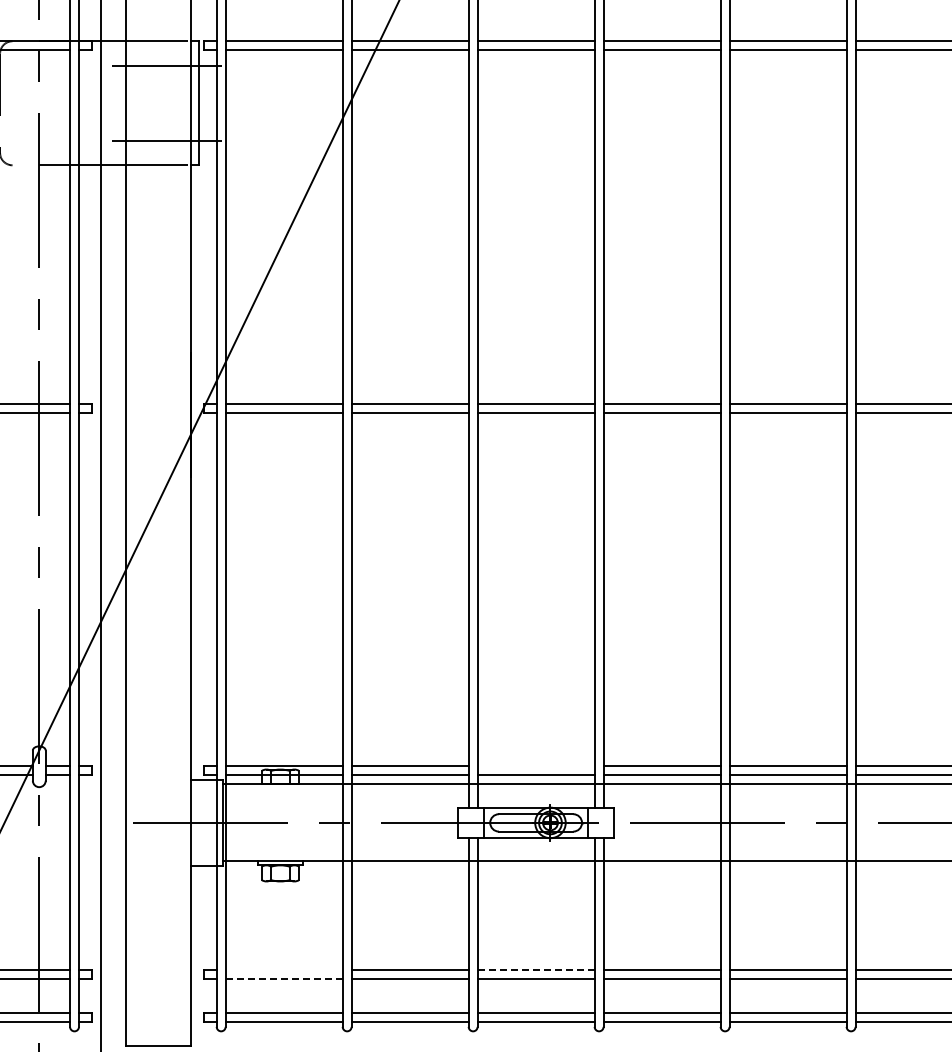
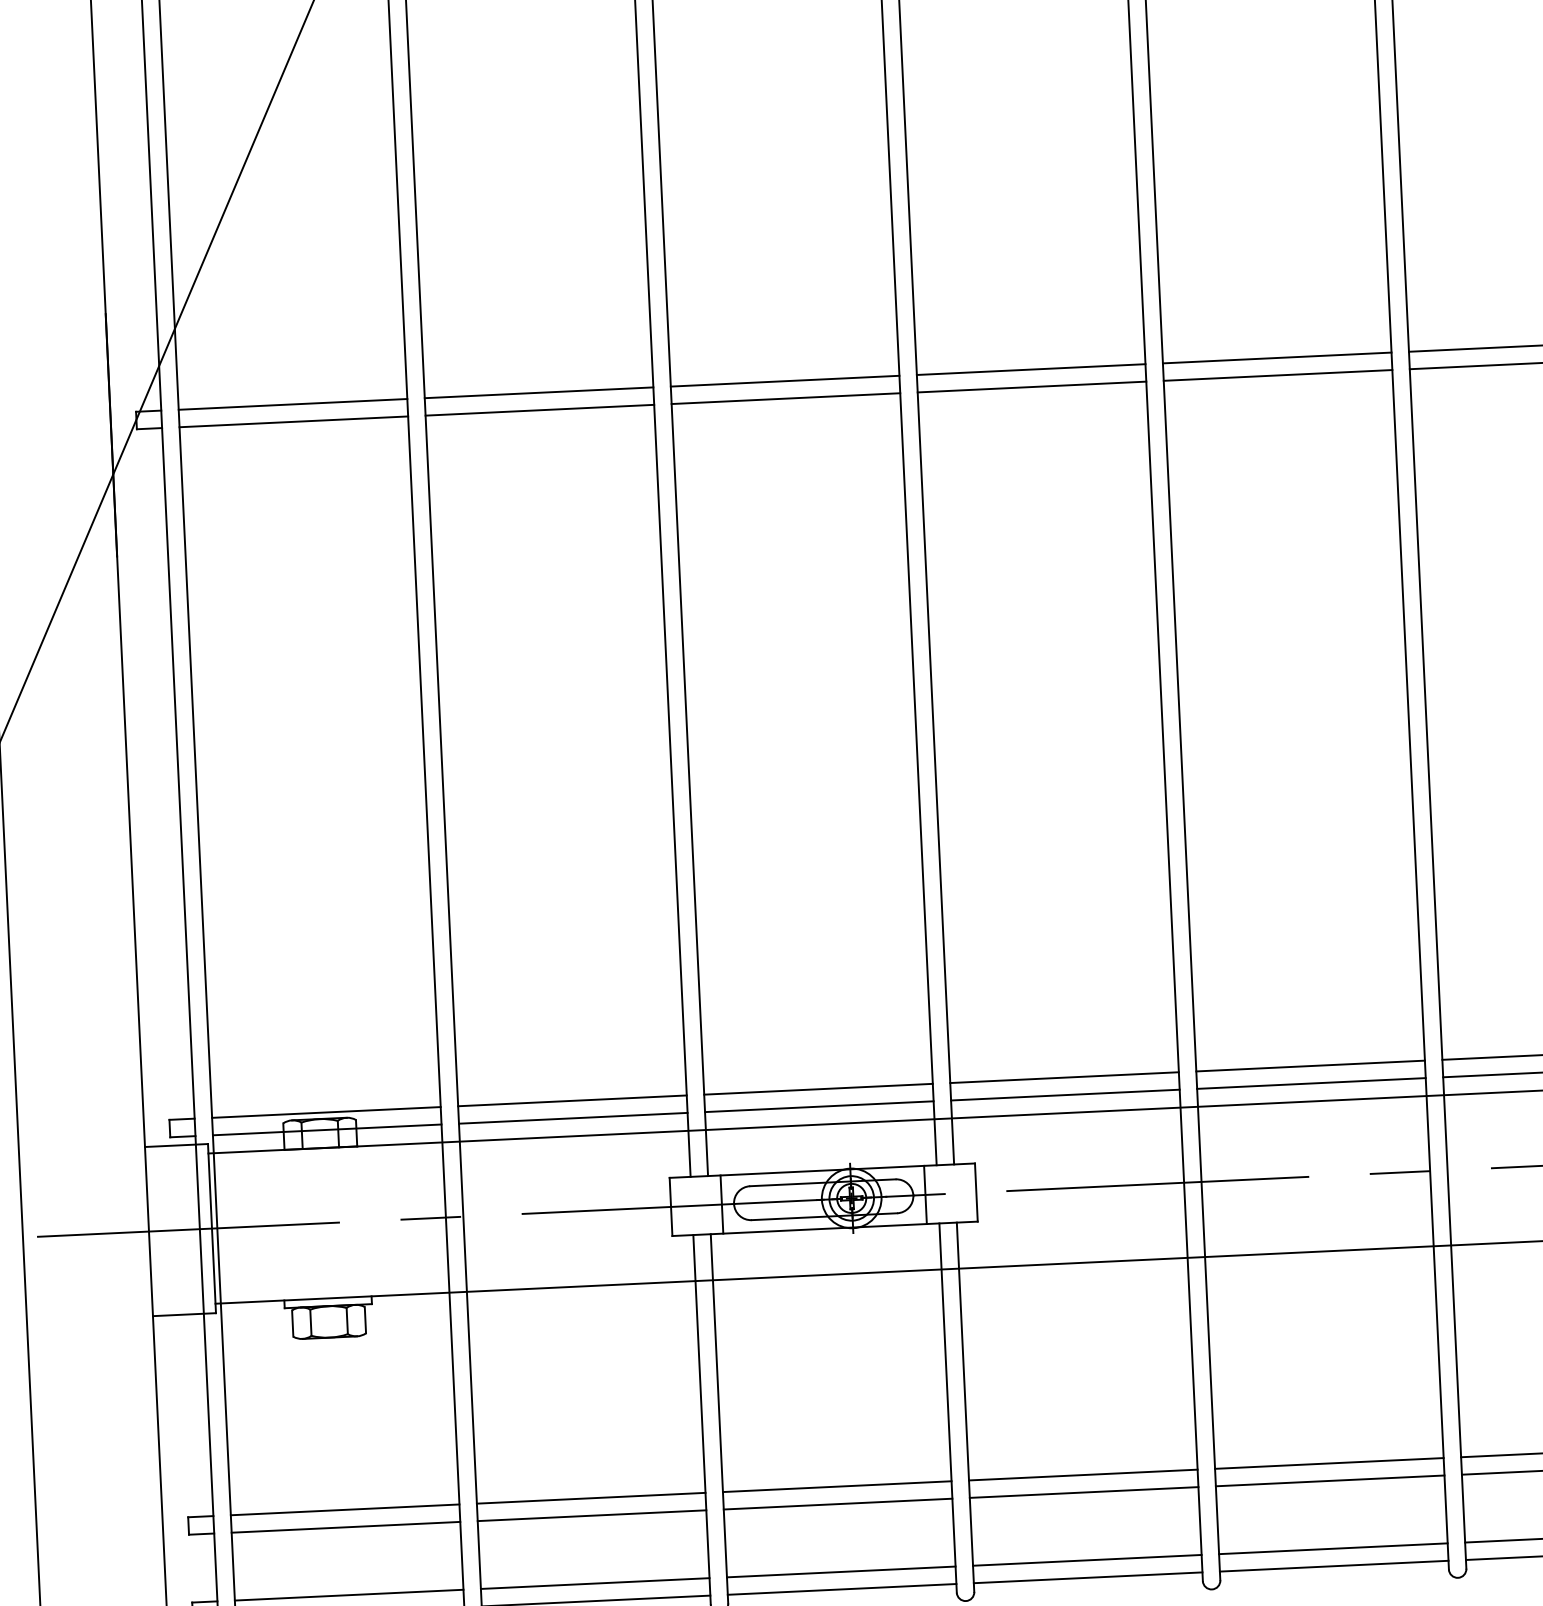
line: (535, 766) -> (817, 1089), added
line: (283, 969) -> (343, 1509), added
line: (536, 969) -> (837, 1486), dashed -> solid
line: (284, 978) -> (346, 1526), dashed -> solid

